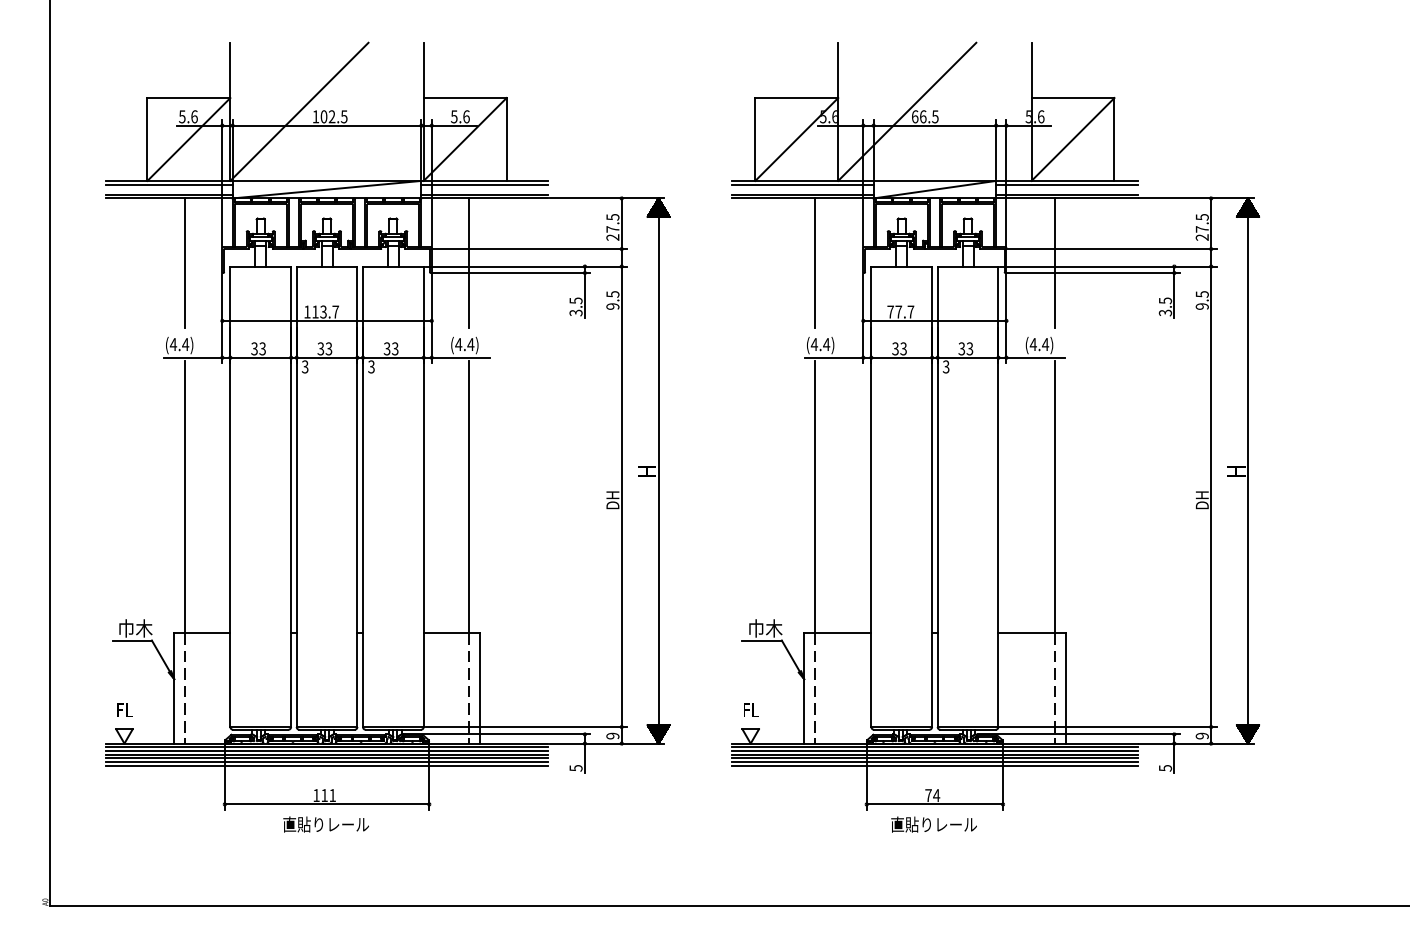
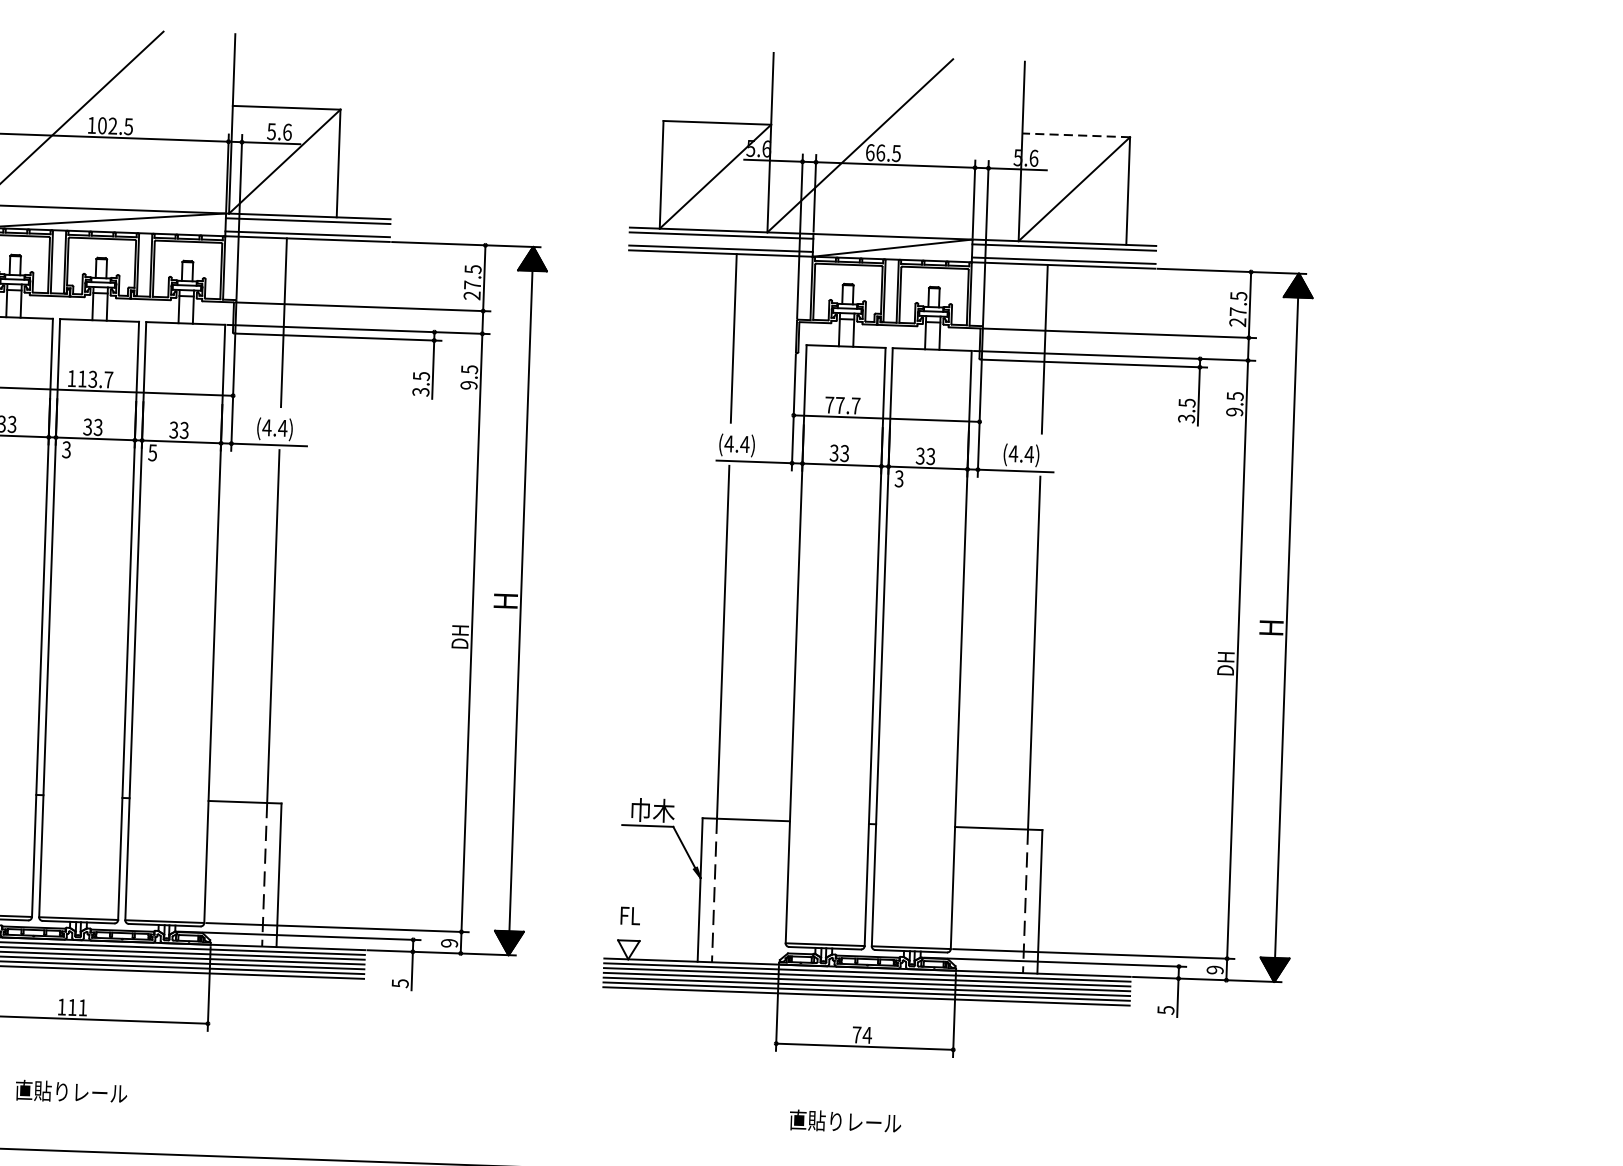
line: (1072, 98) -> (1075, 135), solid -> dashed
text: (371, 366) -> (152, 452), 3 -> 5
text: (325, 824) -> (70, 1091), moved
text: (933, 824) -> (844, 1121), moved

